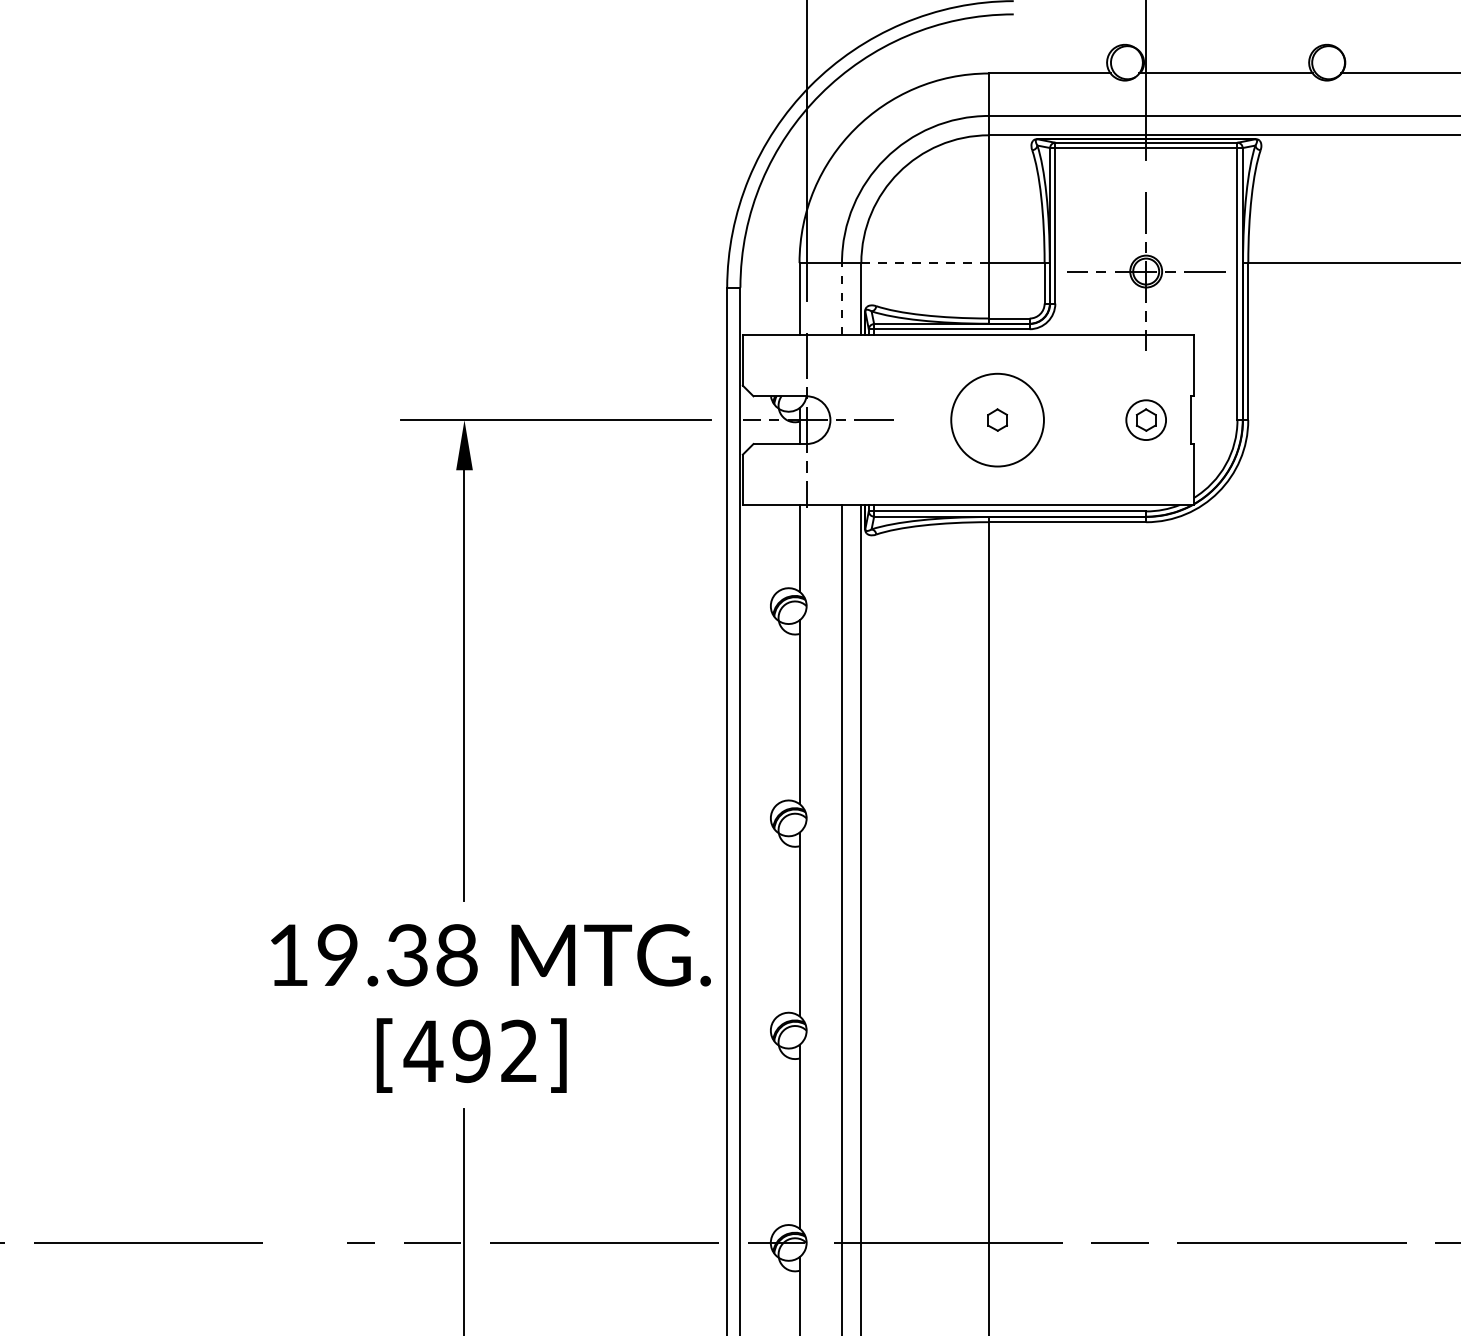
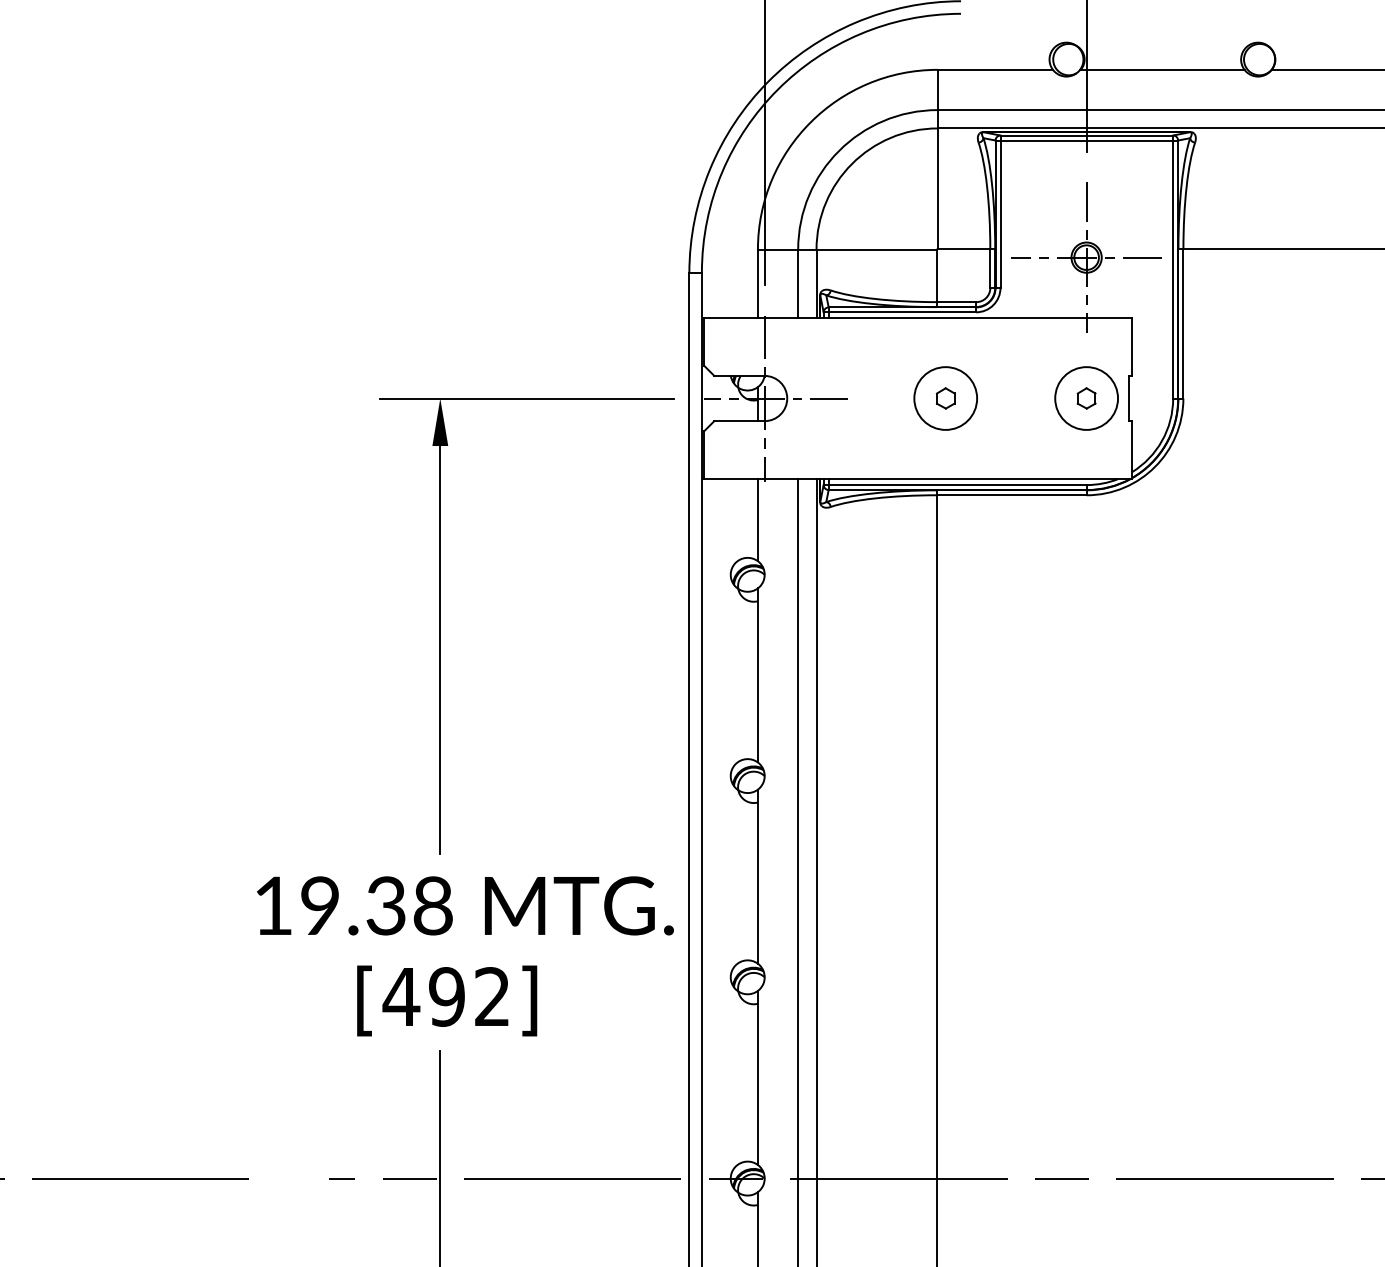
line: (924, 263) -> (876, 249), dashed -> solid
line: (841, 298) -> (797, 283), dashed -> solid
circle: (997, 420) -> (945, 398), size x0.71
circle: (1146, 420) -> (1086, 398), size x1.67

